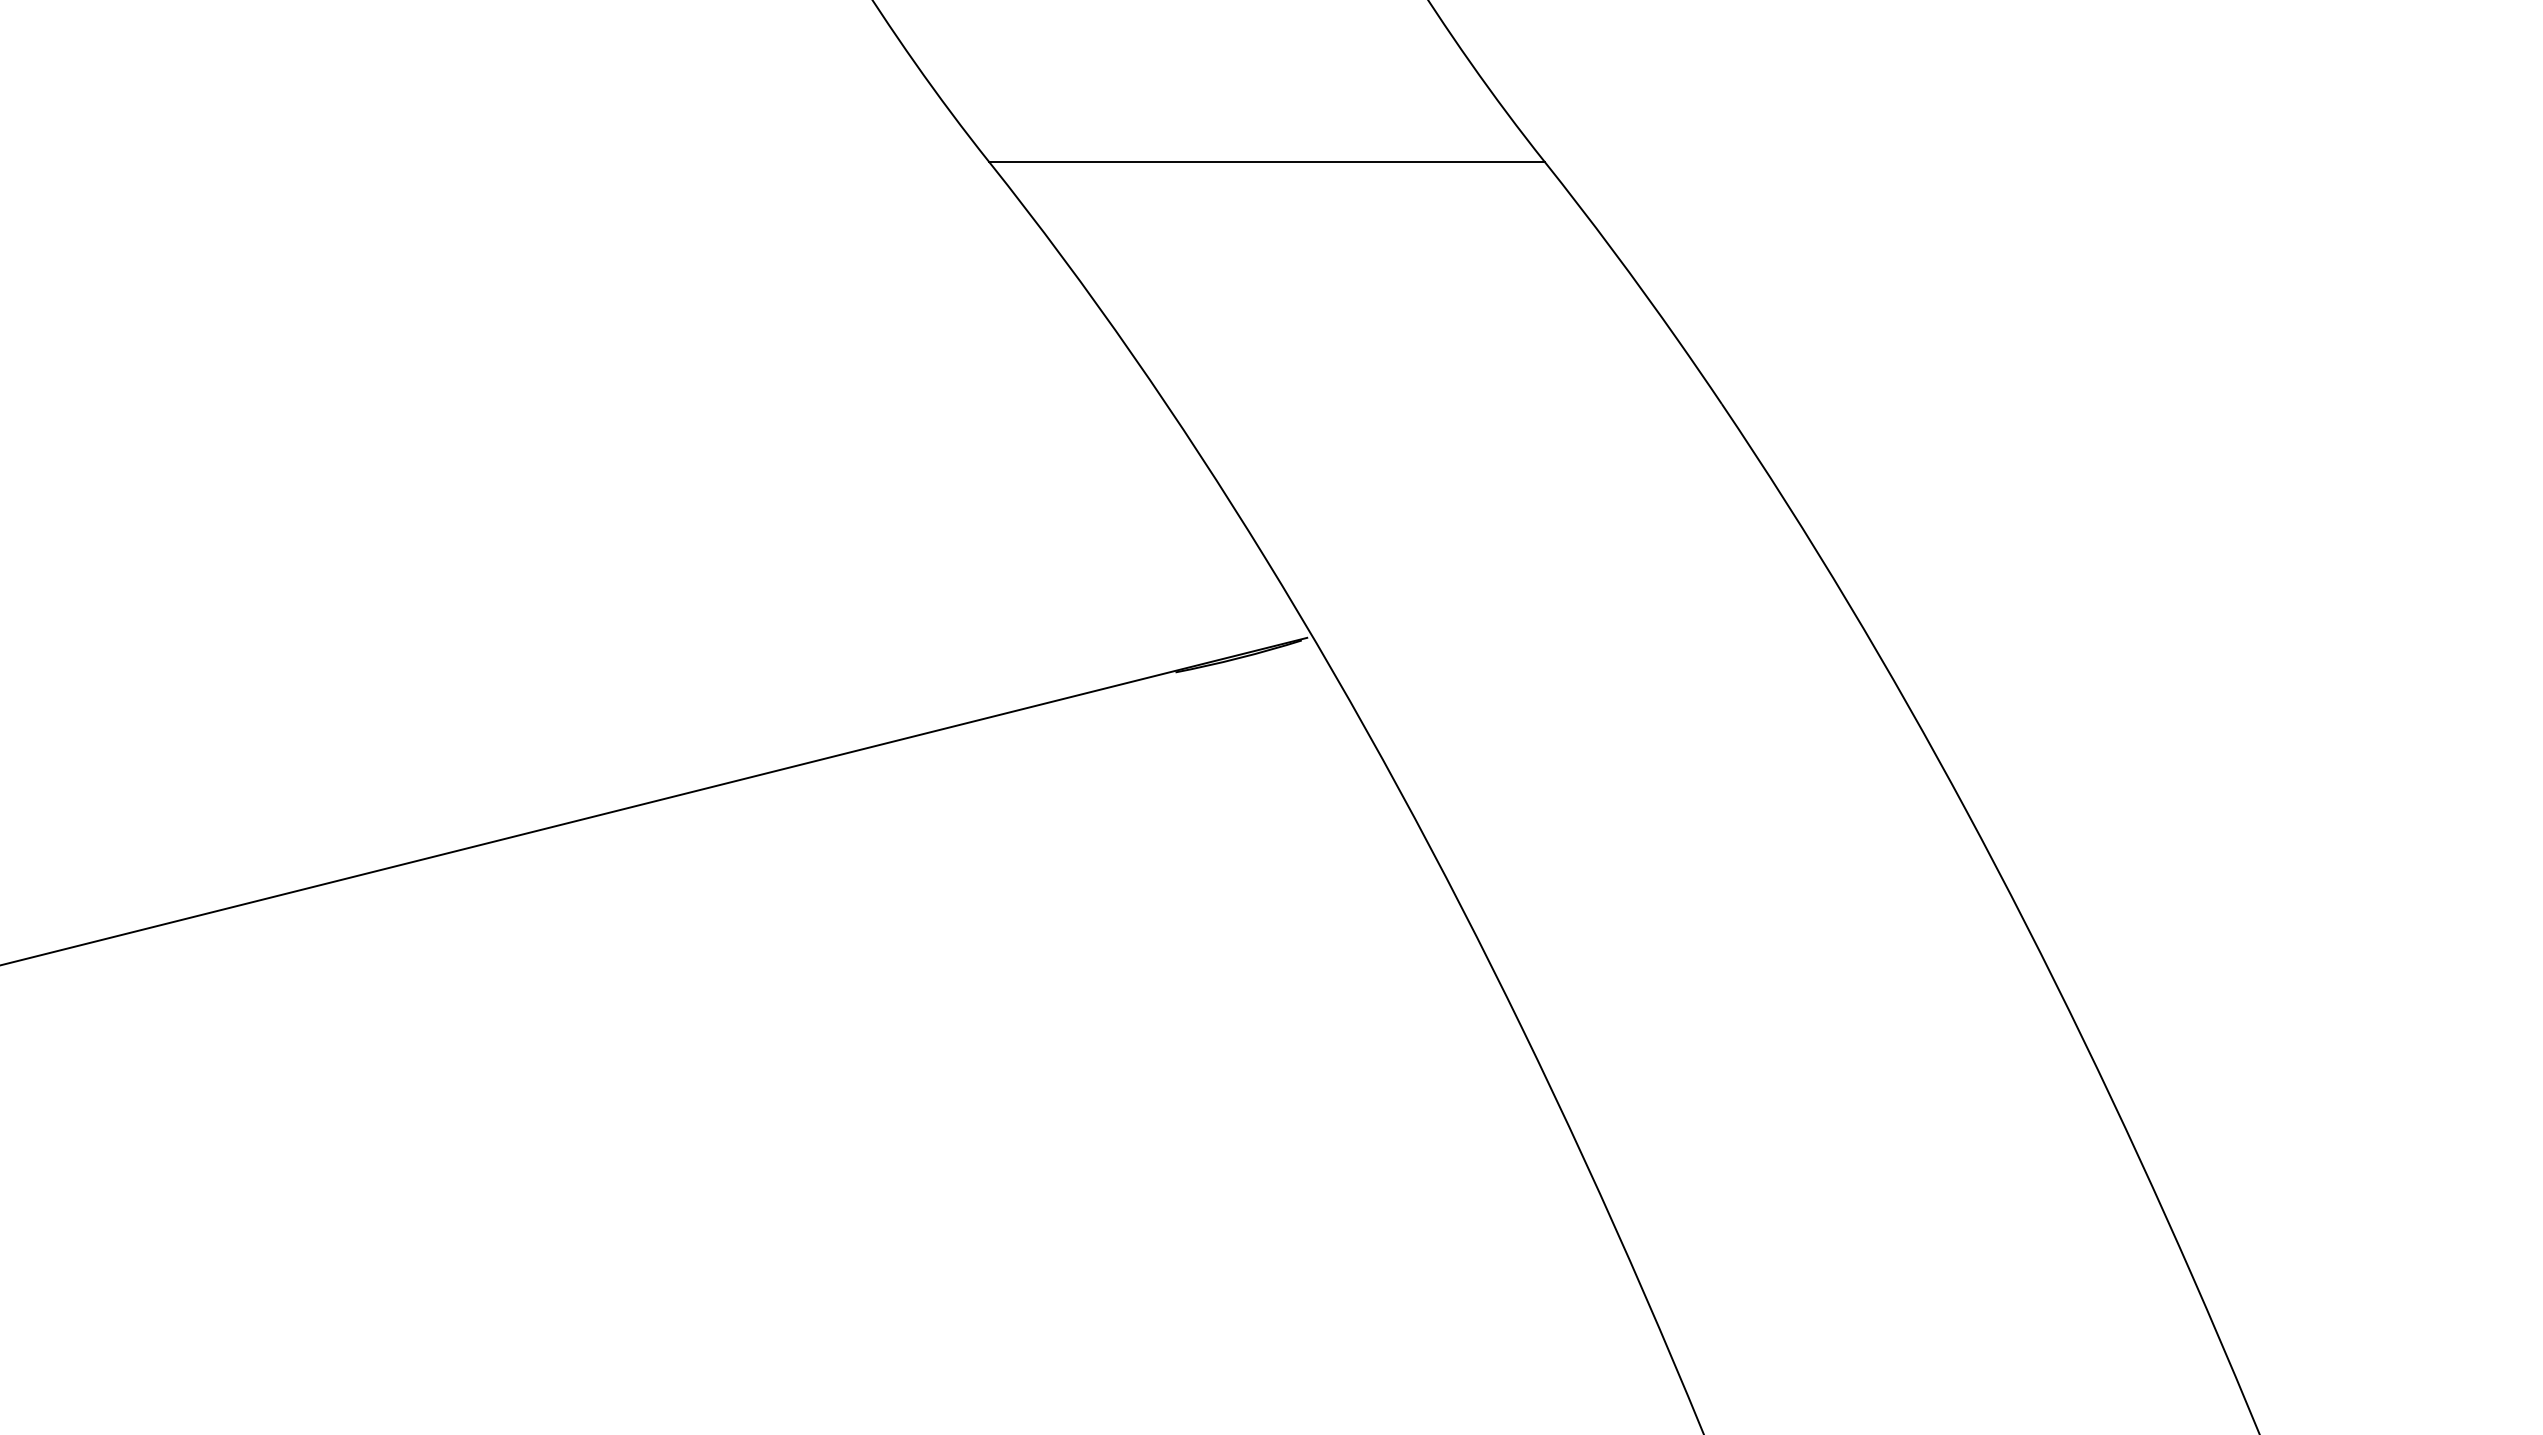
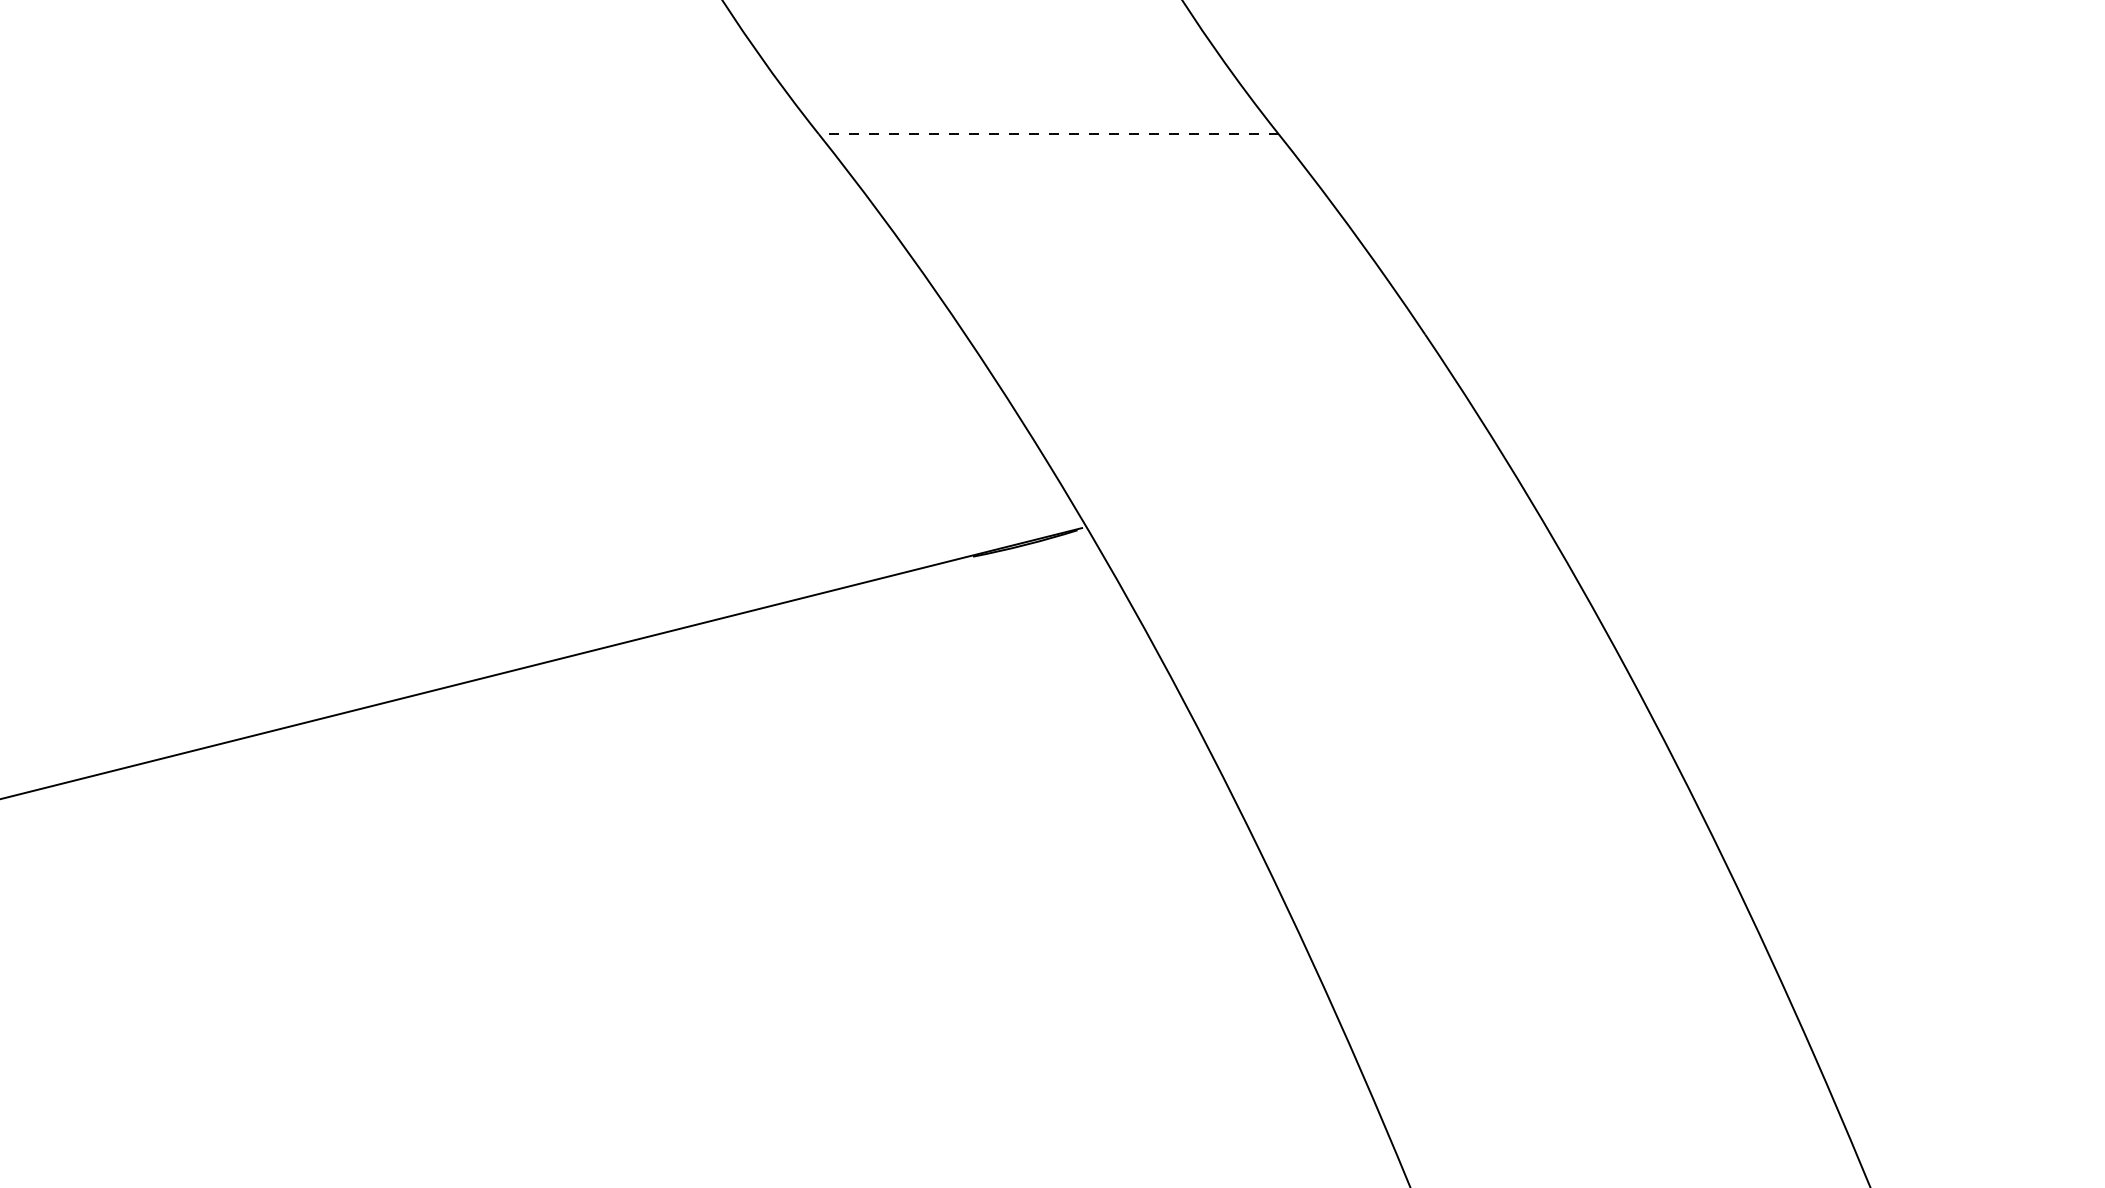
line: (1266, 162) -> (1048, 134), solid -> dashed

